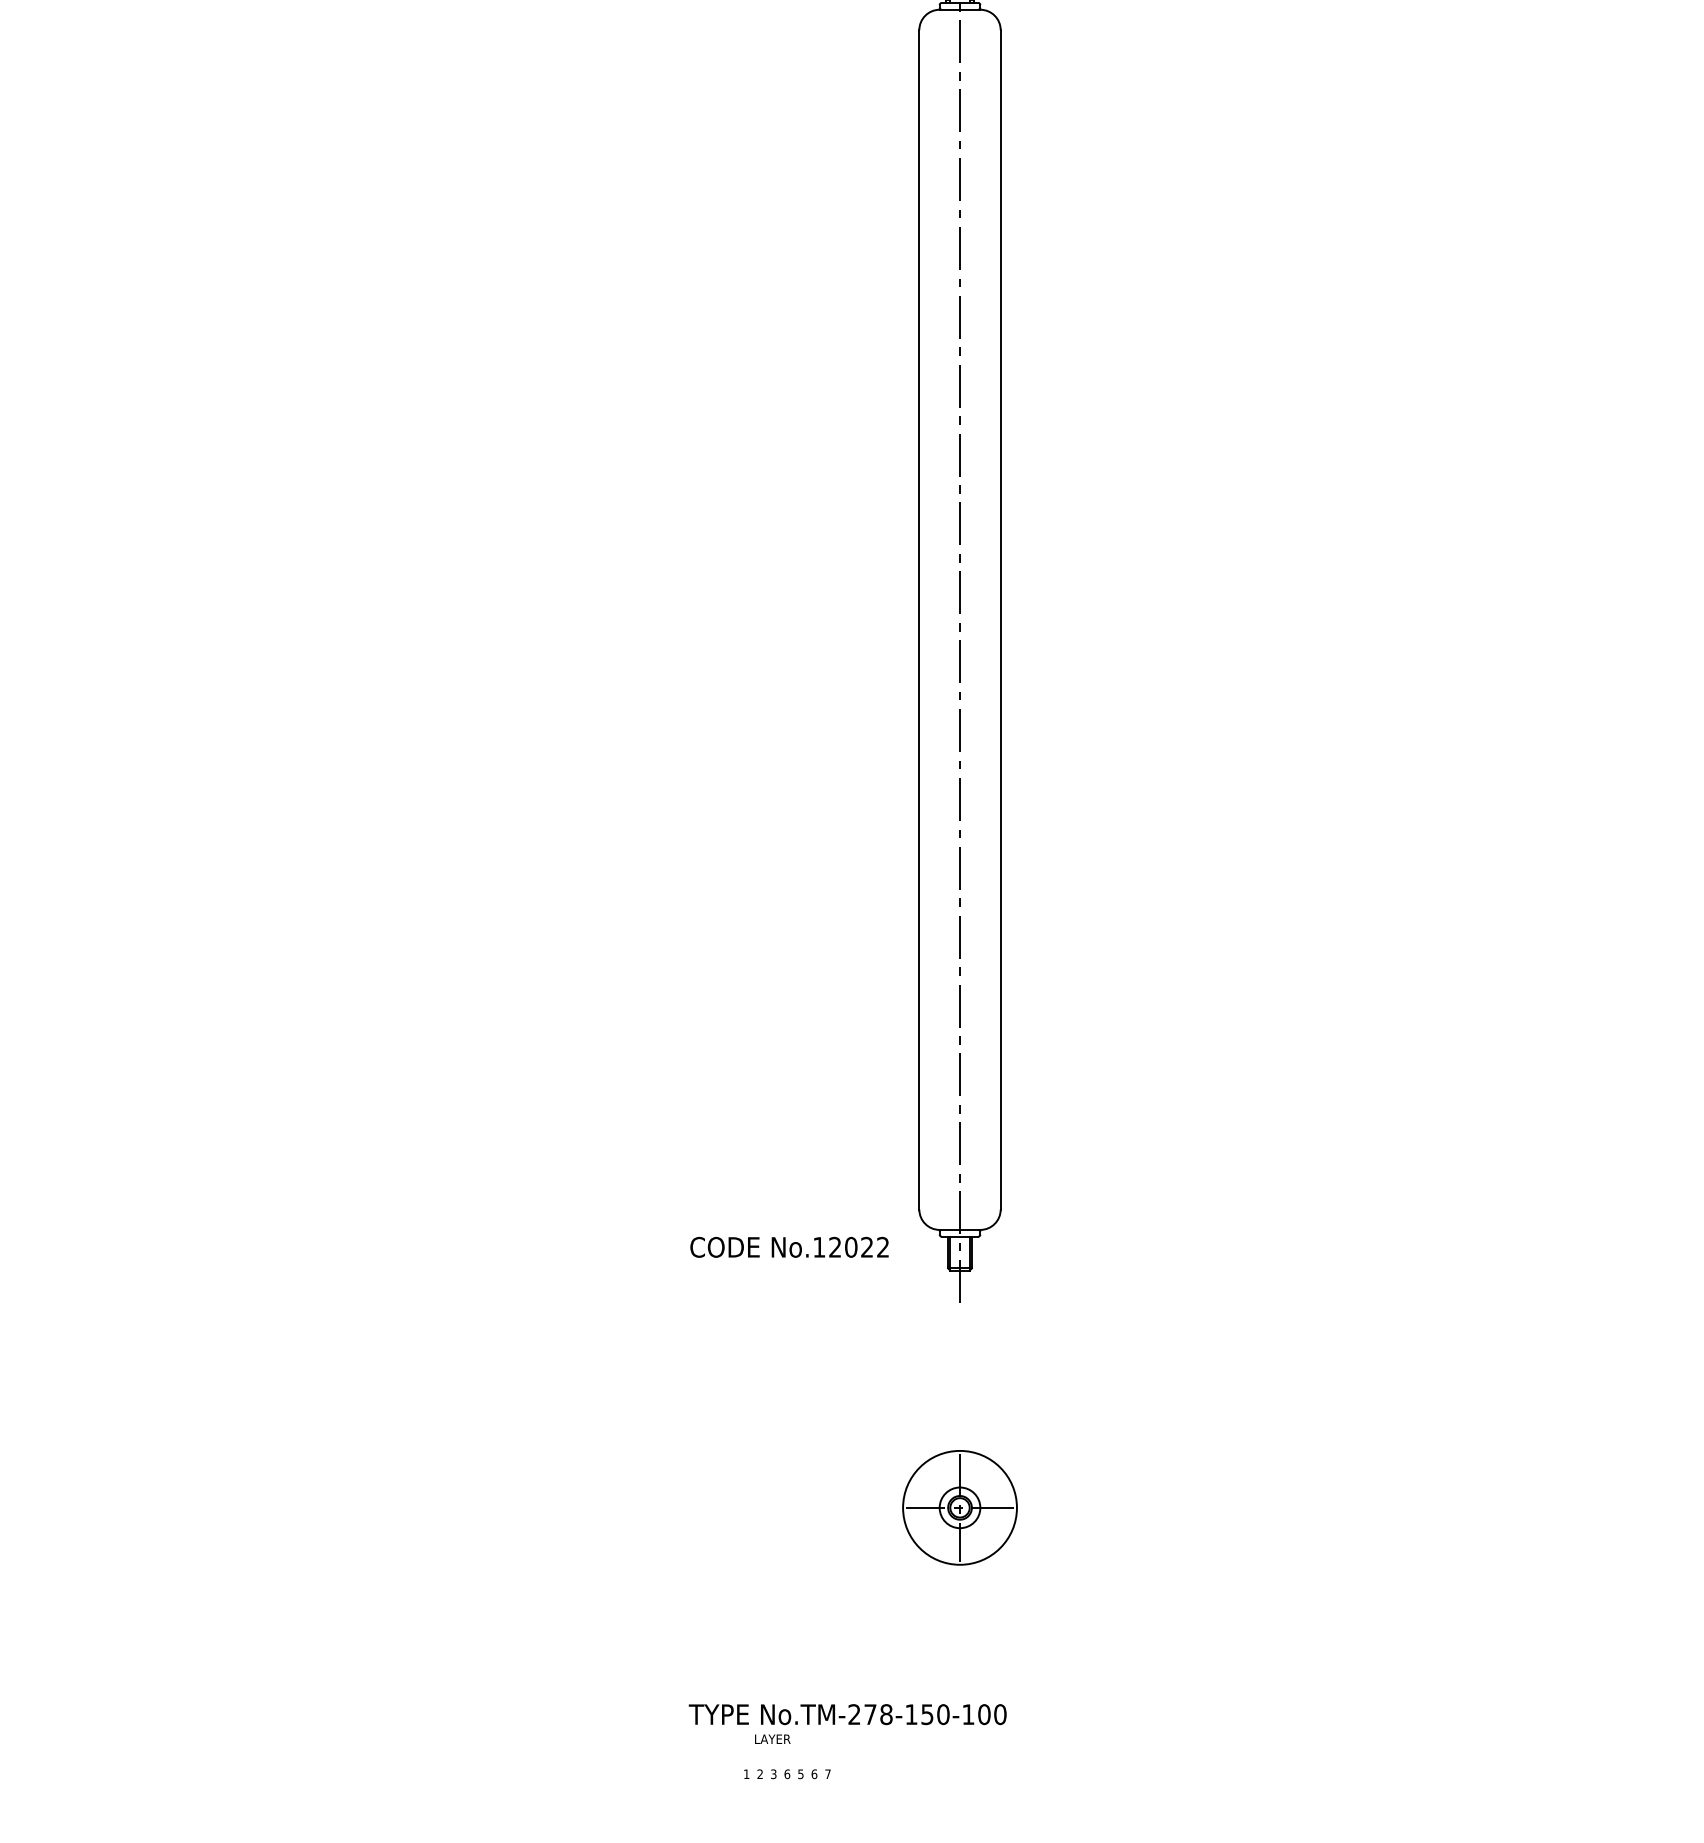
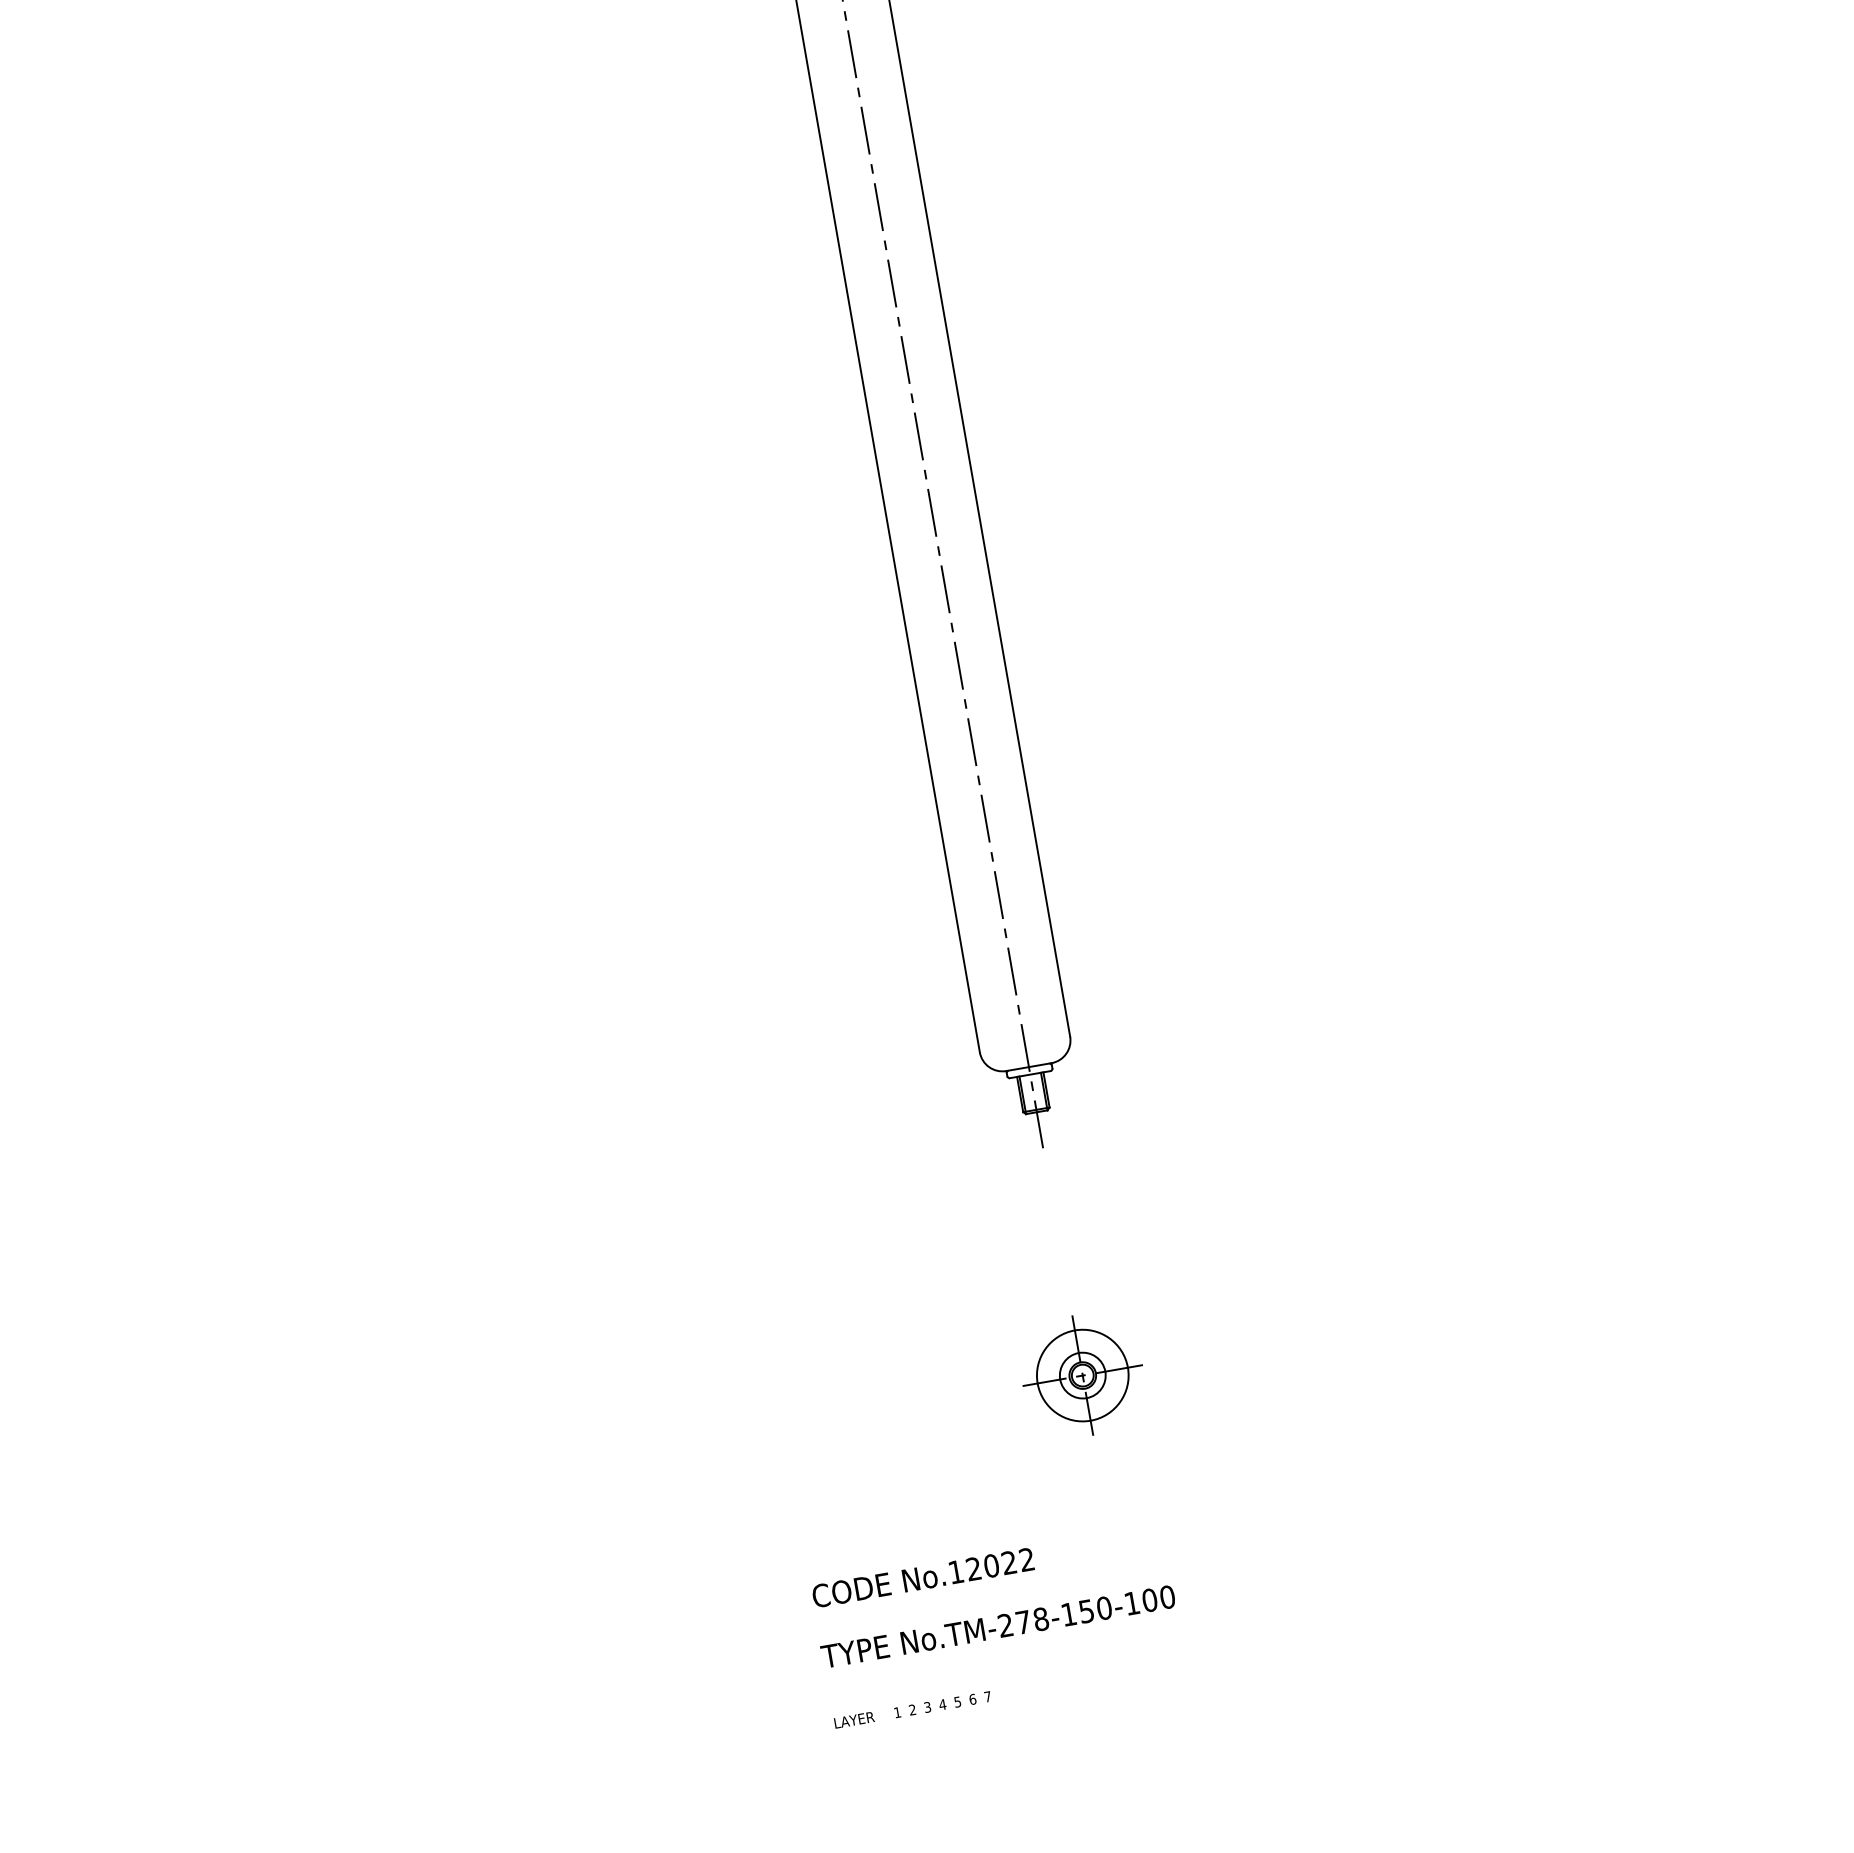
text: (789, 1246) -> (922, 1576), moved
circle: (959, 1507) -> (1082, 1375), size x0.71
text: (772, 1738) -> (853, 1719), moved
text: (787, 1774) -> (942, 1704), 6 -> 4

